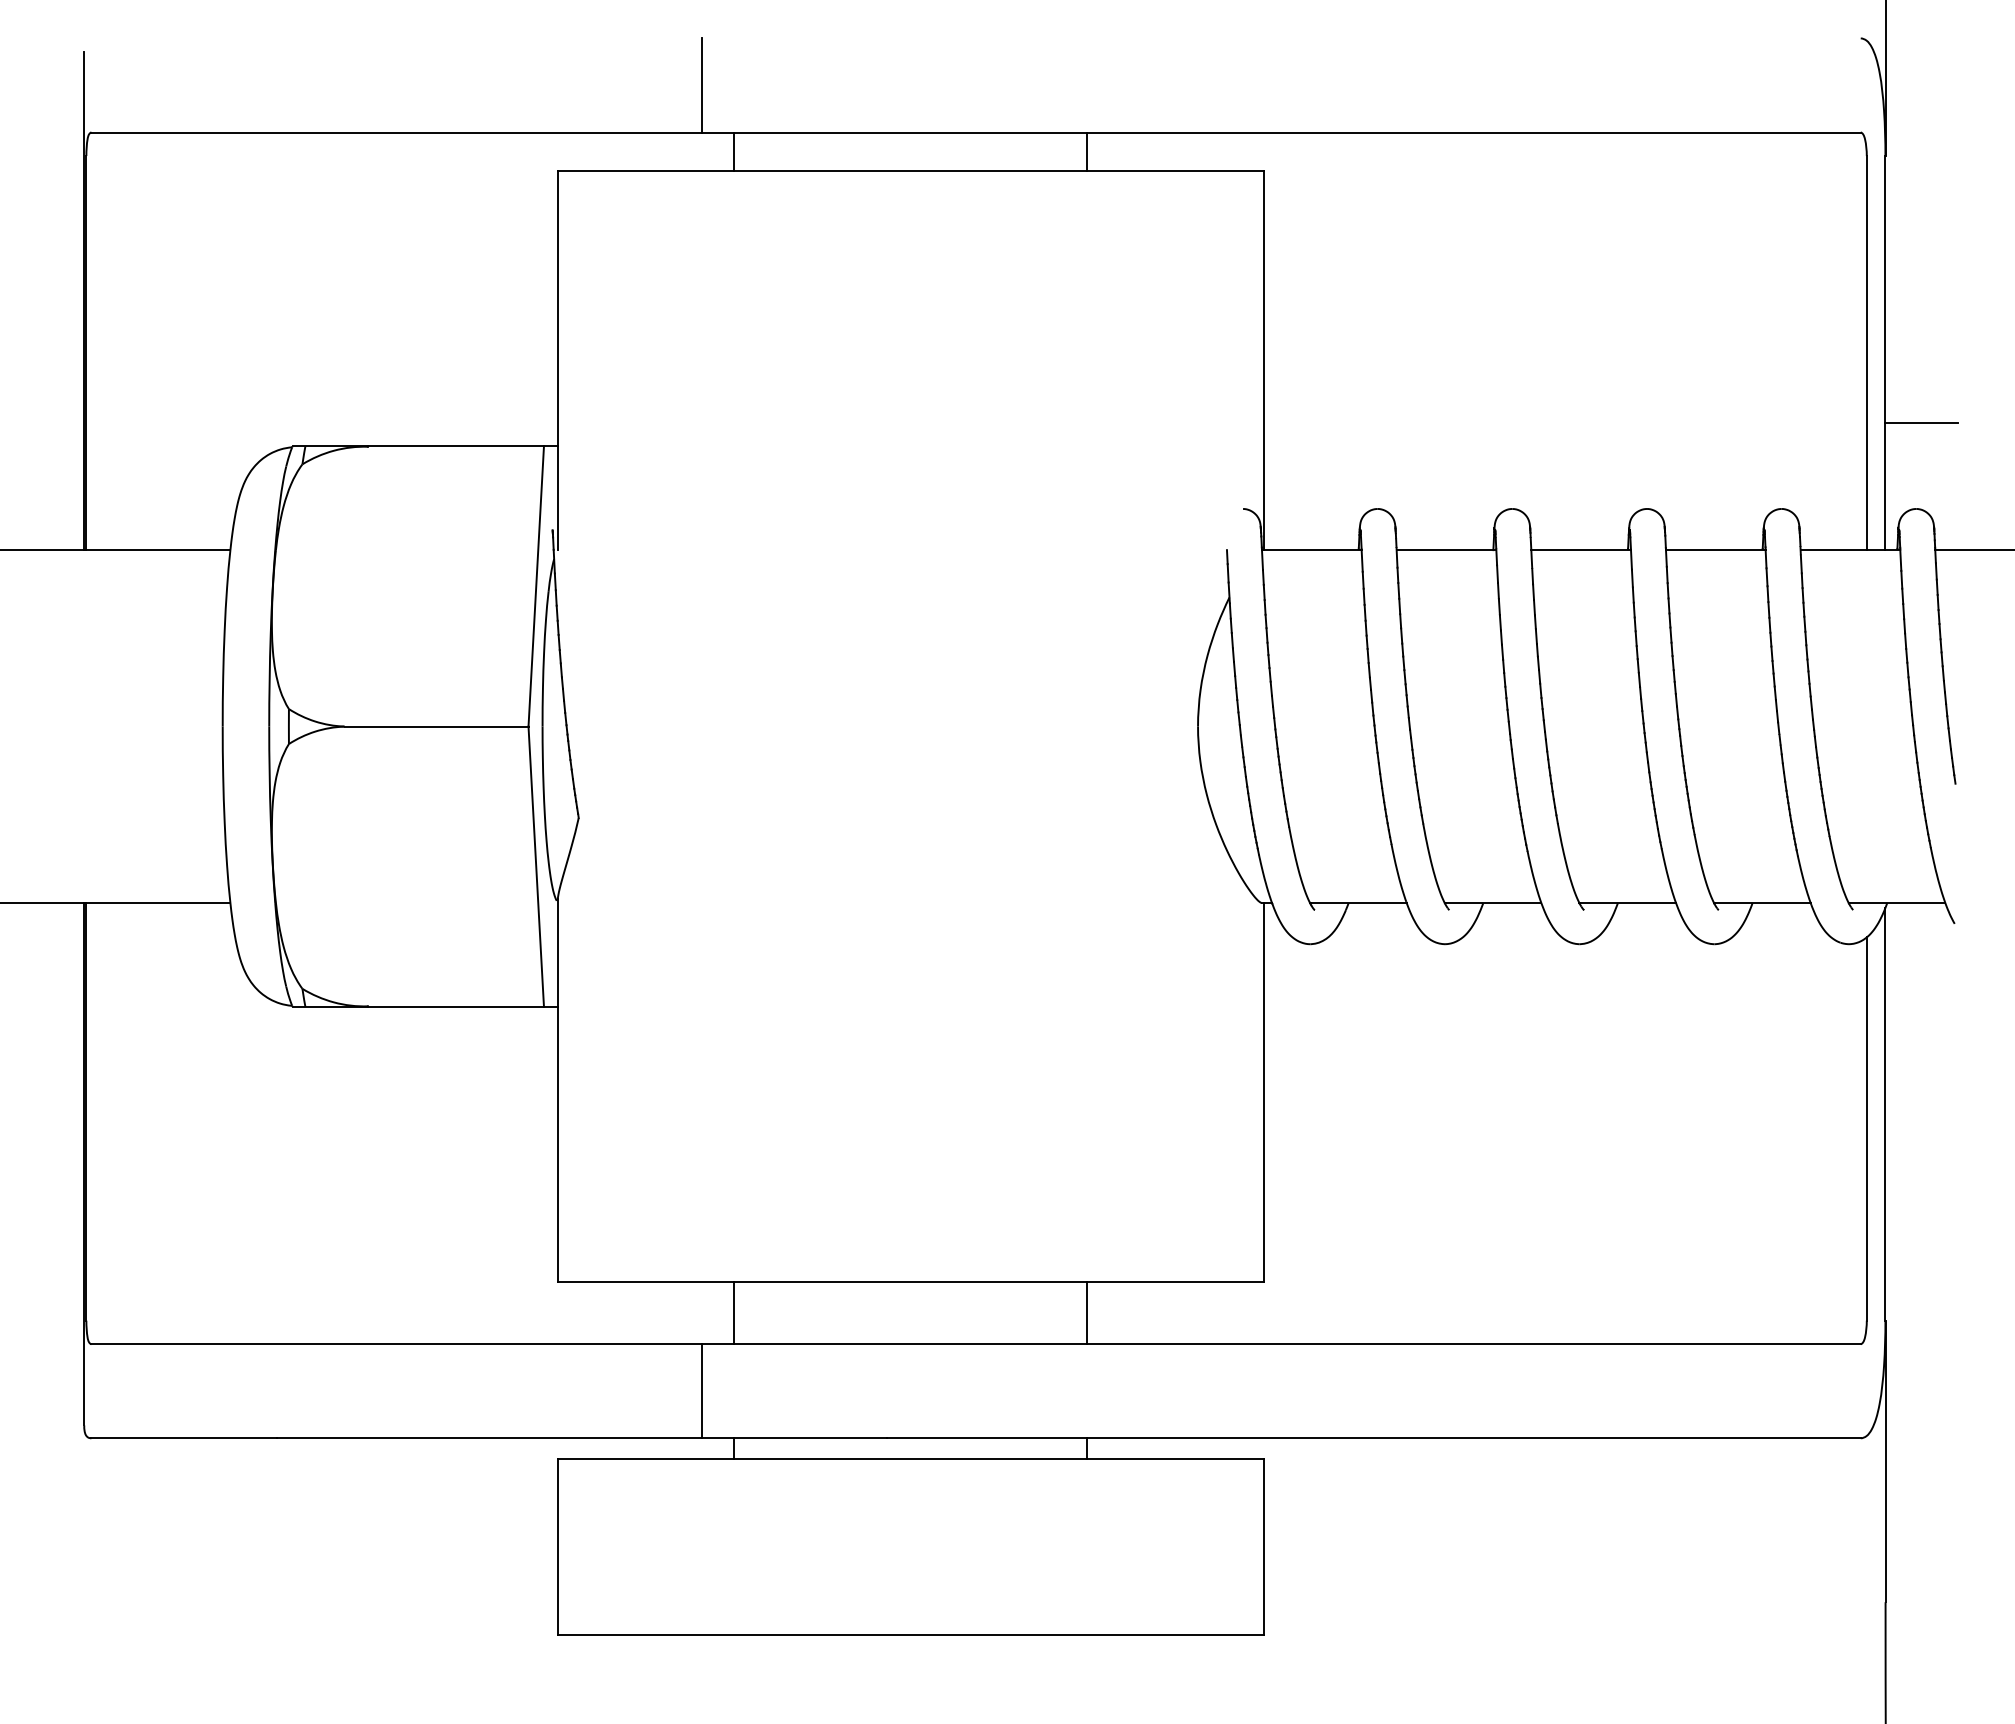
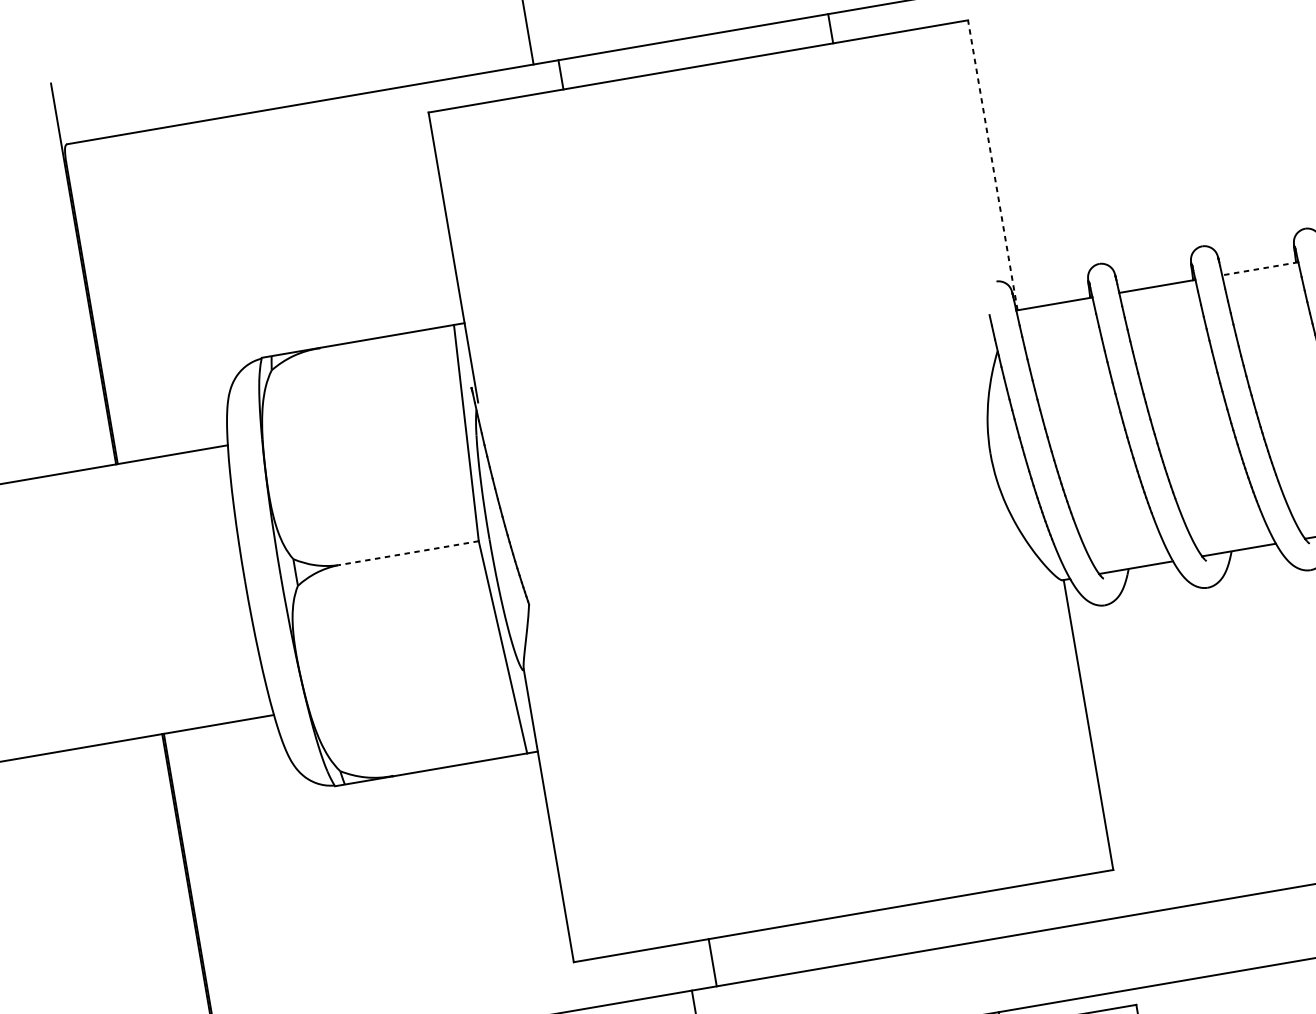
line: (1263, 360) -> (992, 165), solid -> dashed
line: (1581, 550) -> (1260, 269), solid -> dashed
line: (436, 726) -> (408, 553), solid -> dashed
line: (1087, 1313) -> (982, 916), removed

